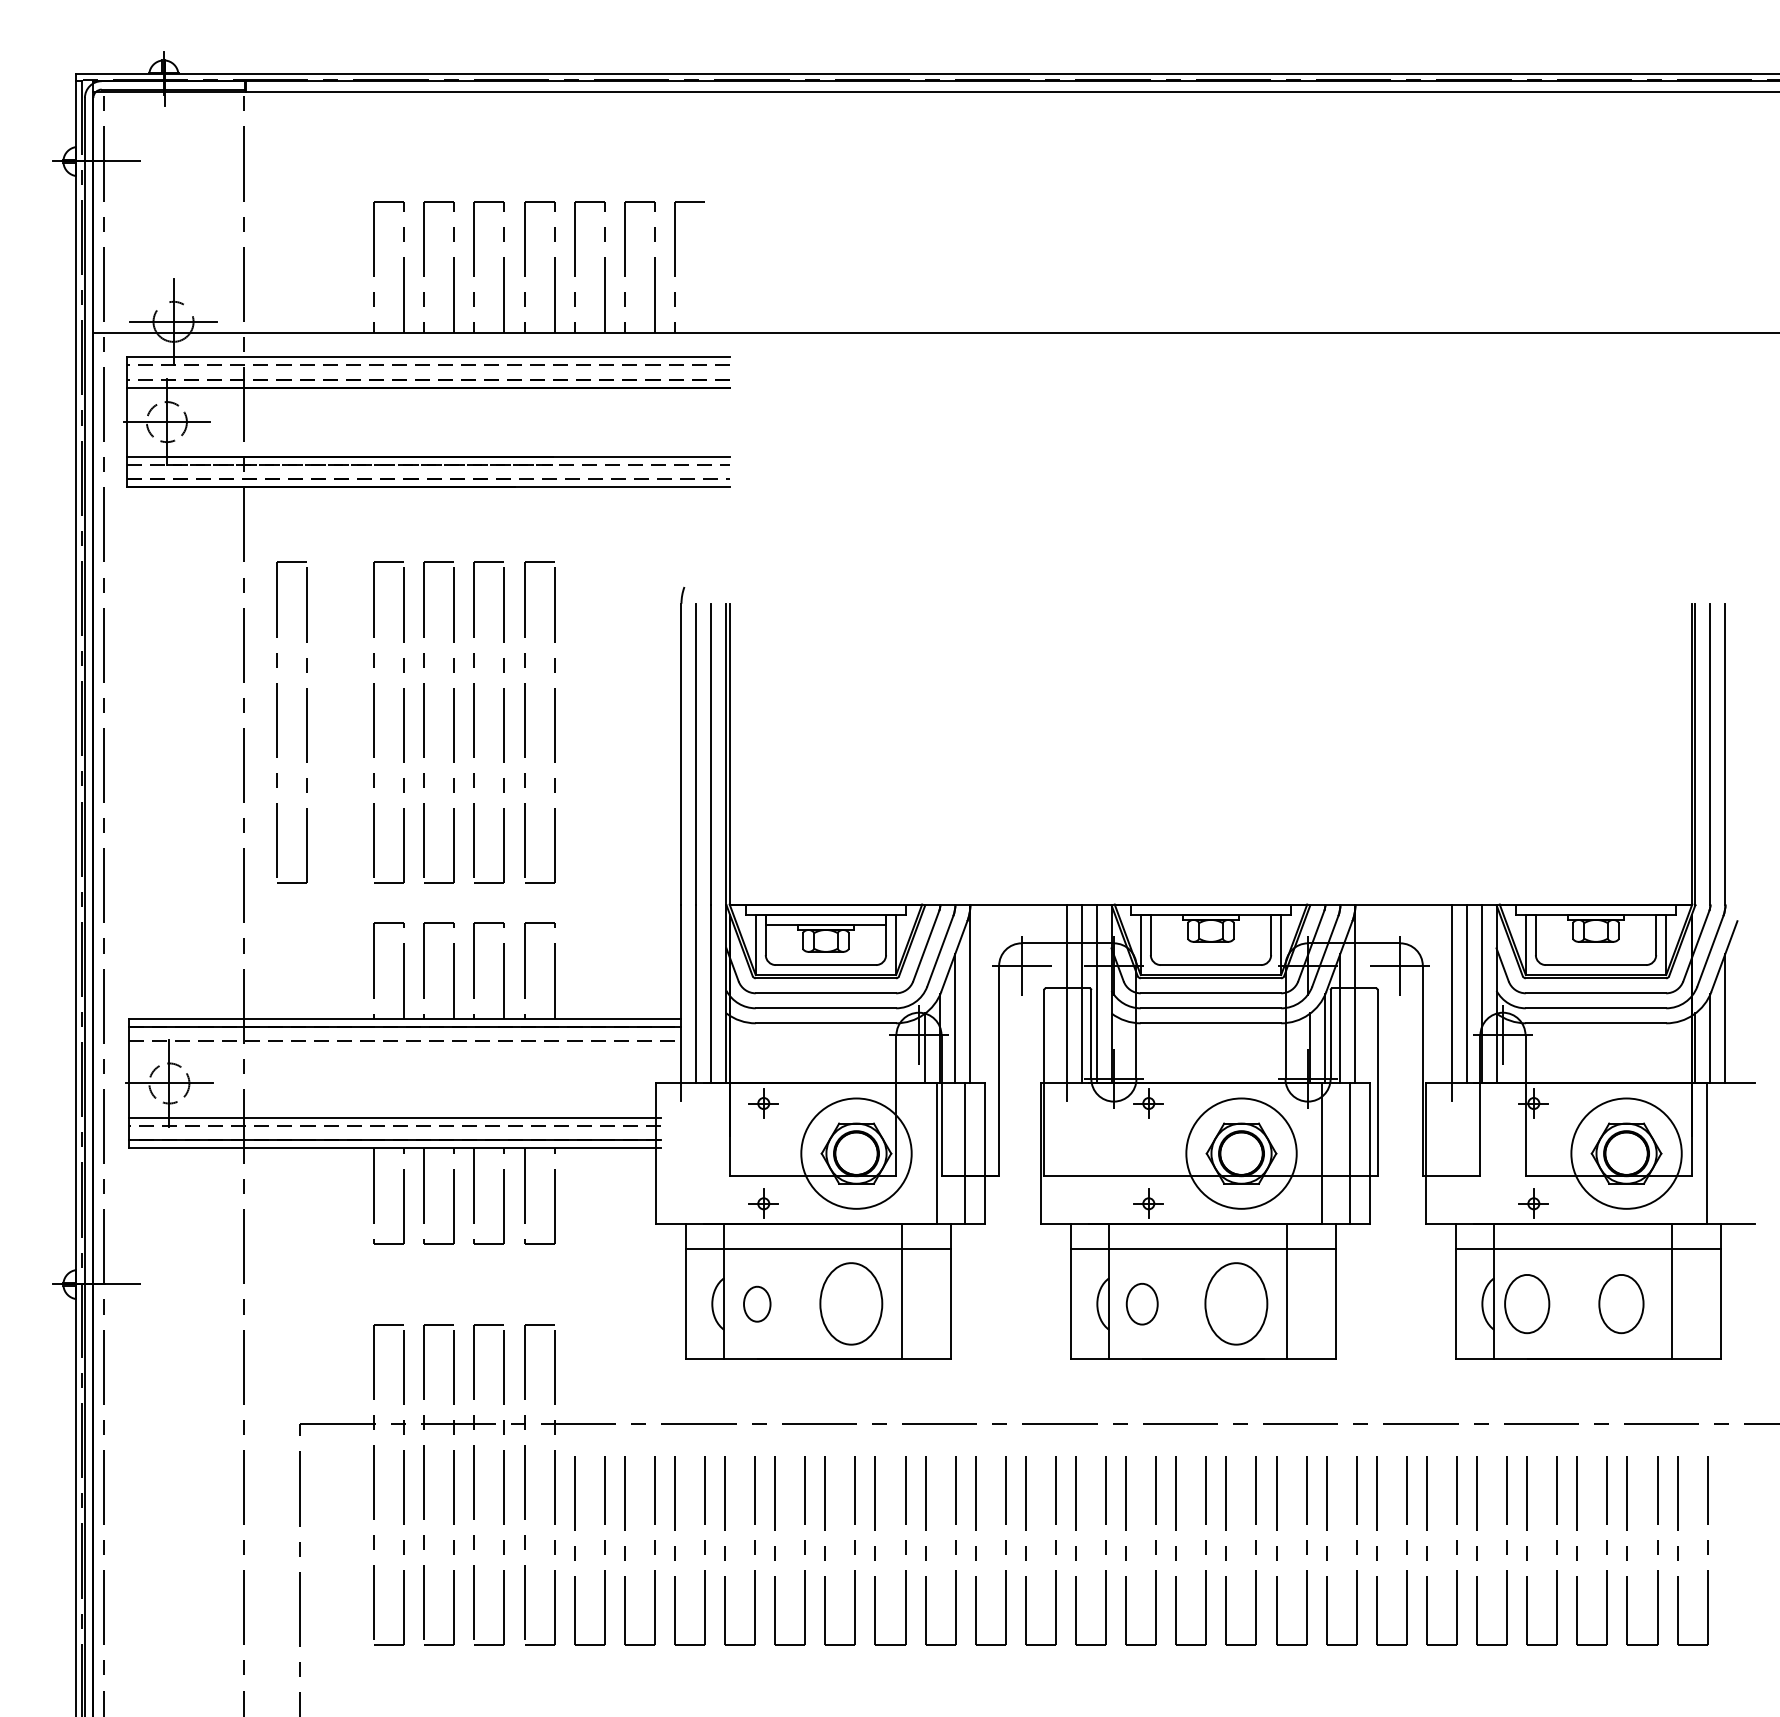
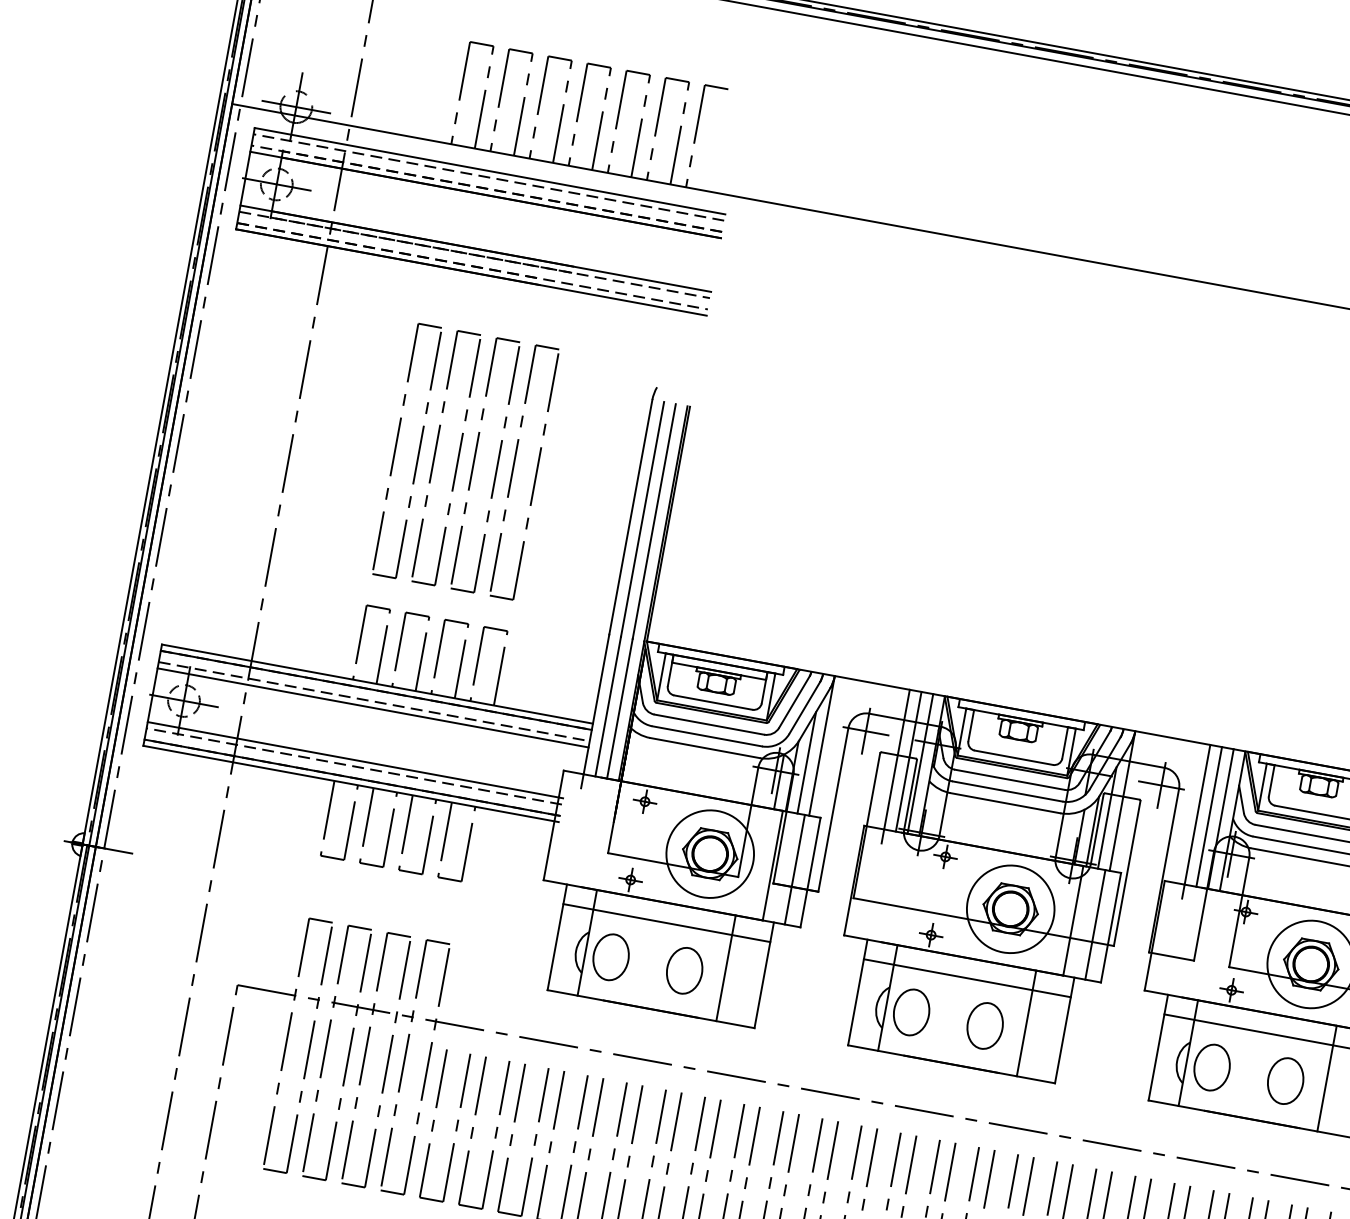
part: (277, 722) -> (320, 434), removed
line: (405, 1049) -> (373, 708), added
part: (757, 1304) -> (611, 957), size x1.67
part: (851, 1304) -> (684, 971), size x0.71
part: (1142, 1304) -> (911, 1012), size x1.43
part: (1236, 1304) -> (985, 1026), size x0.71

